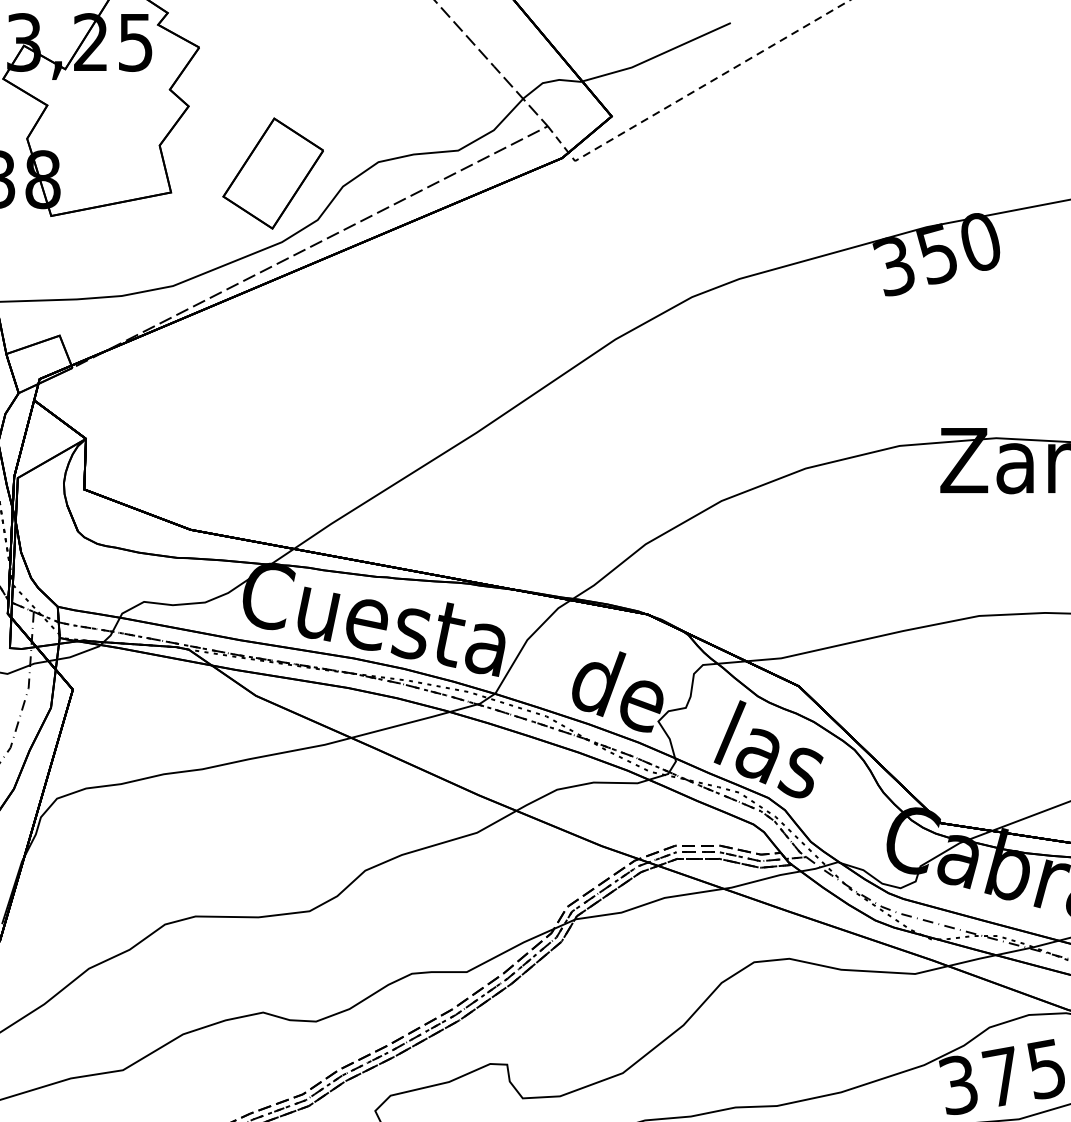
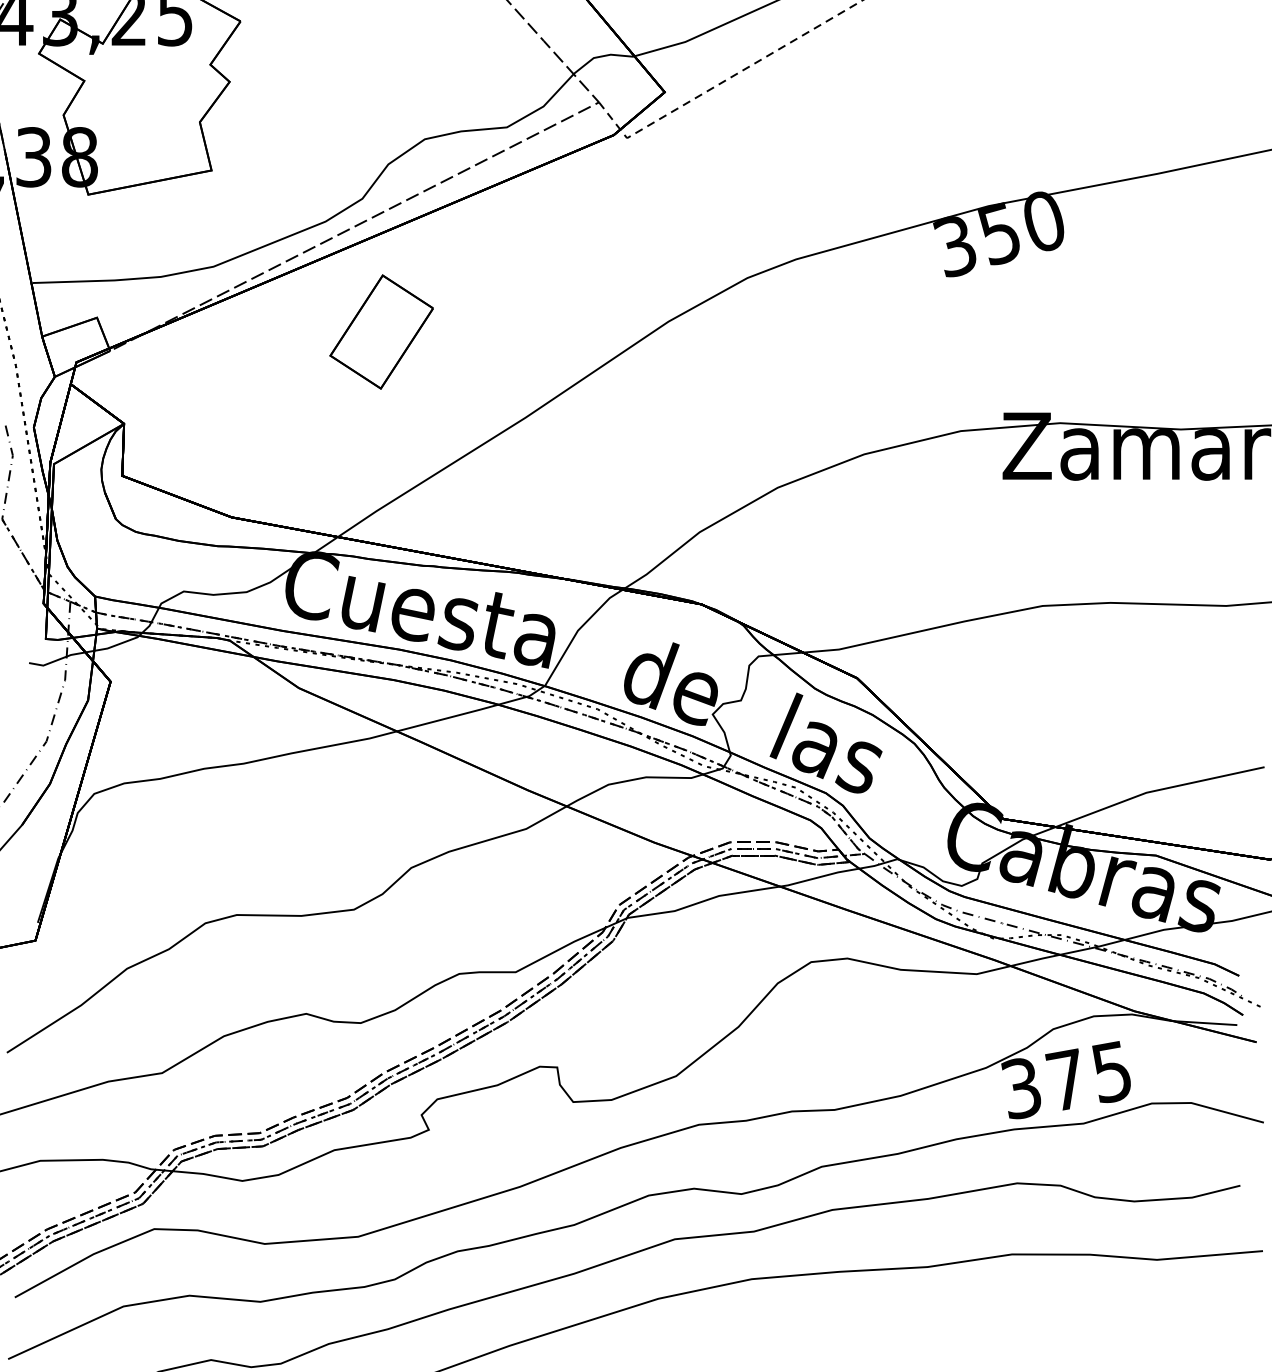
part: (273, 173) -> (381, 331), moved

